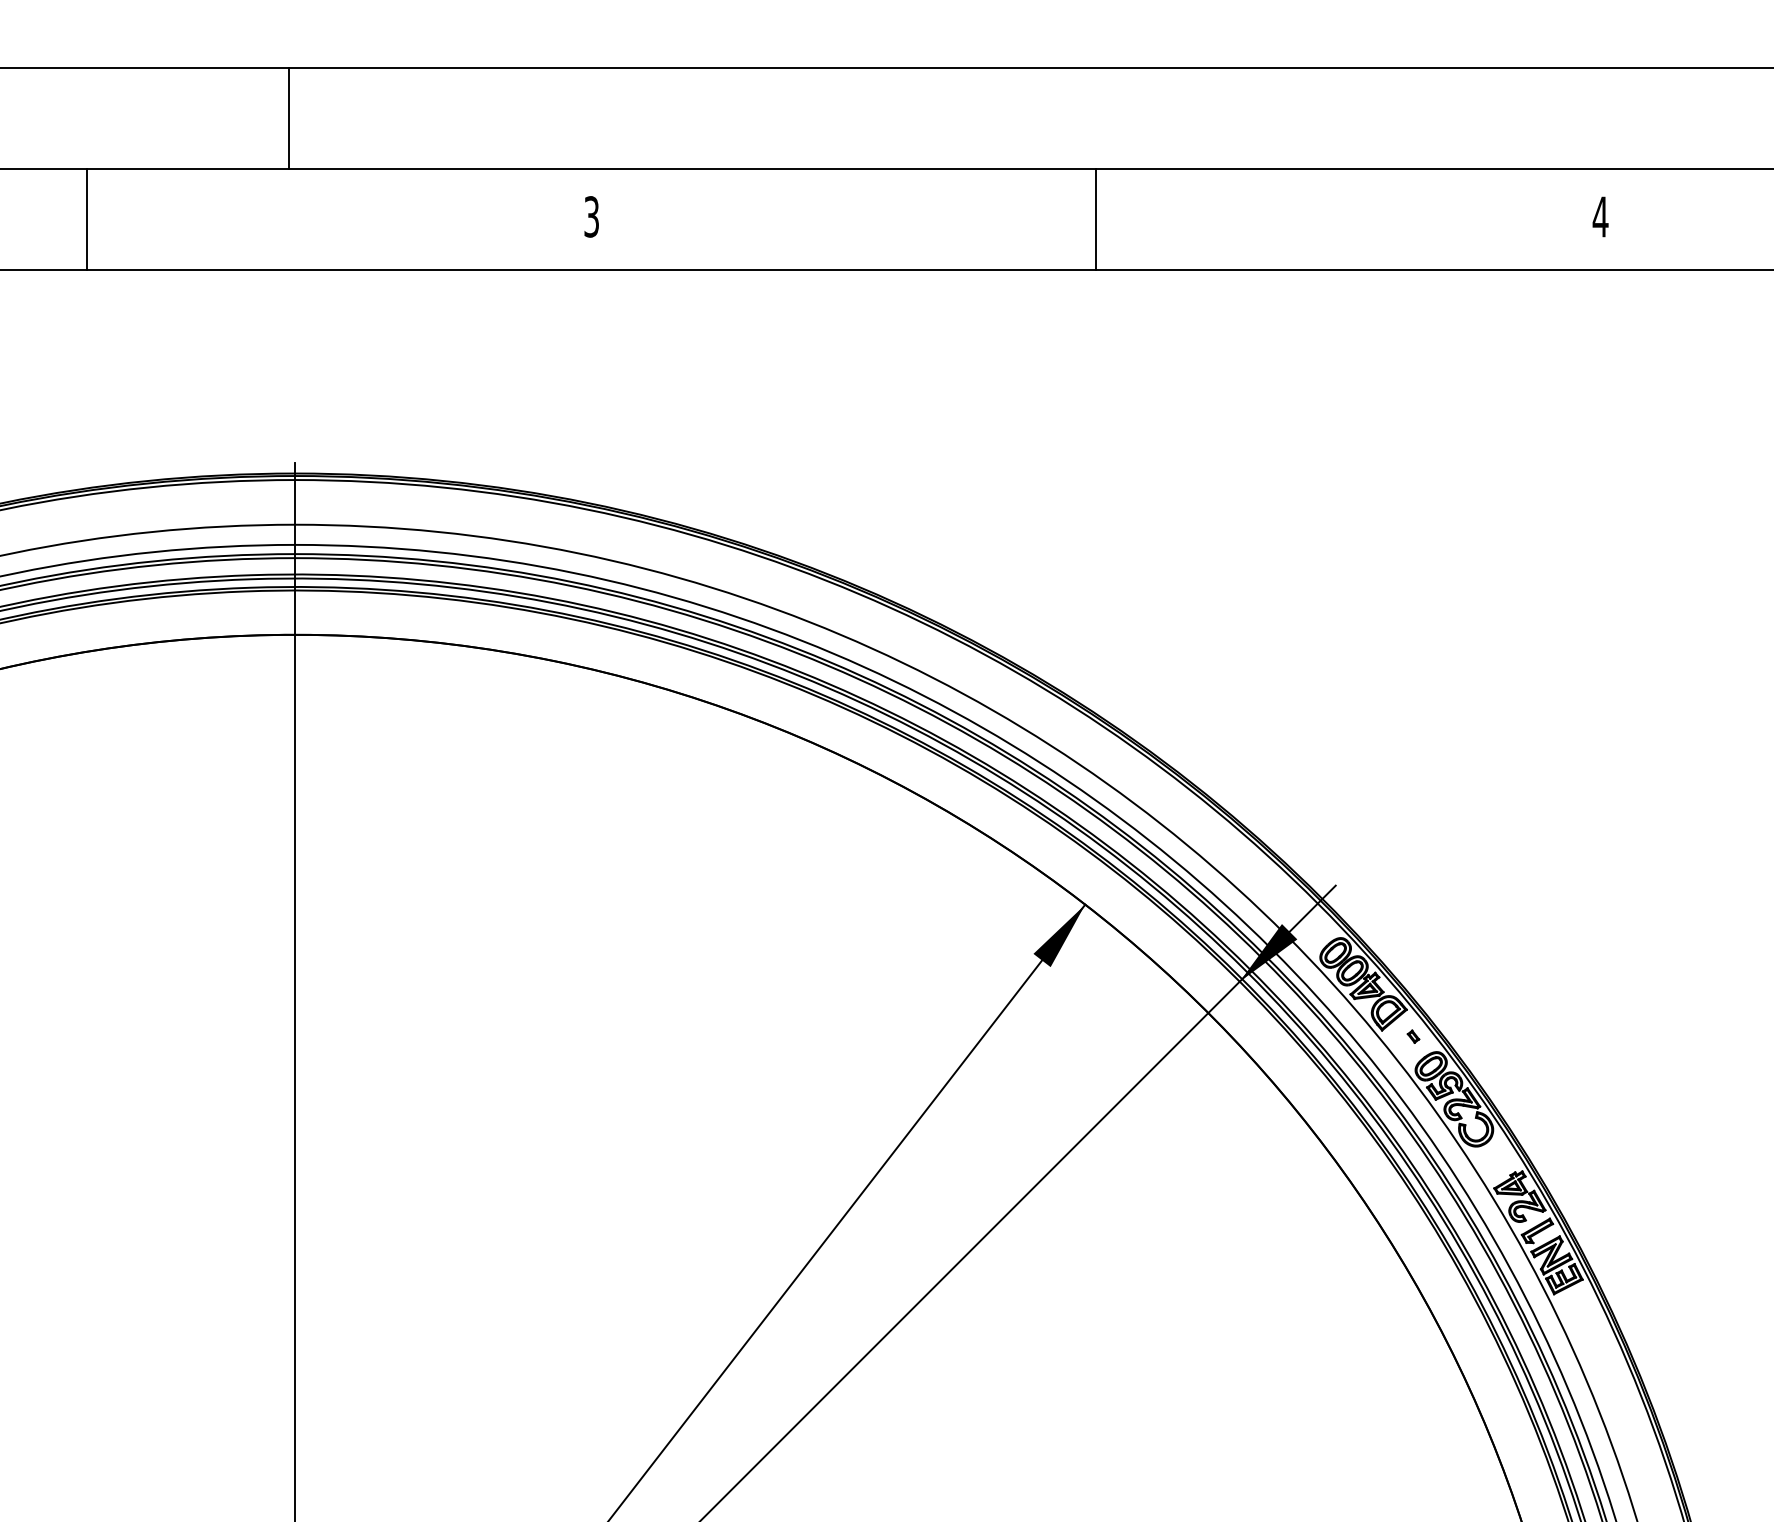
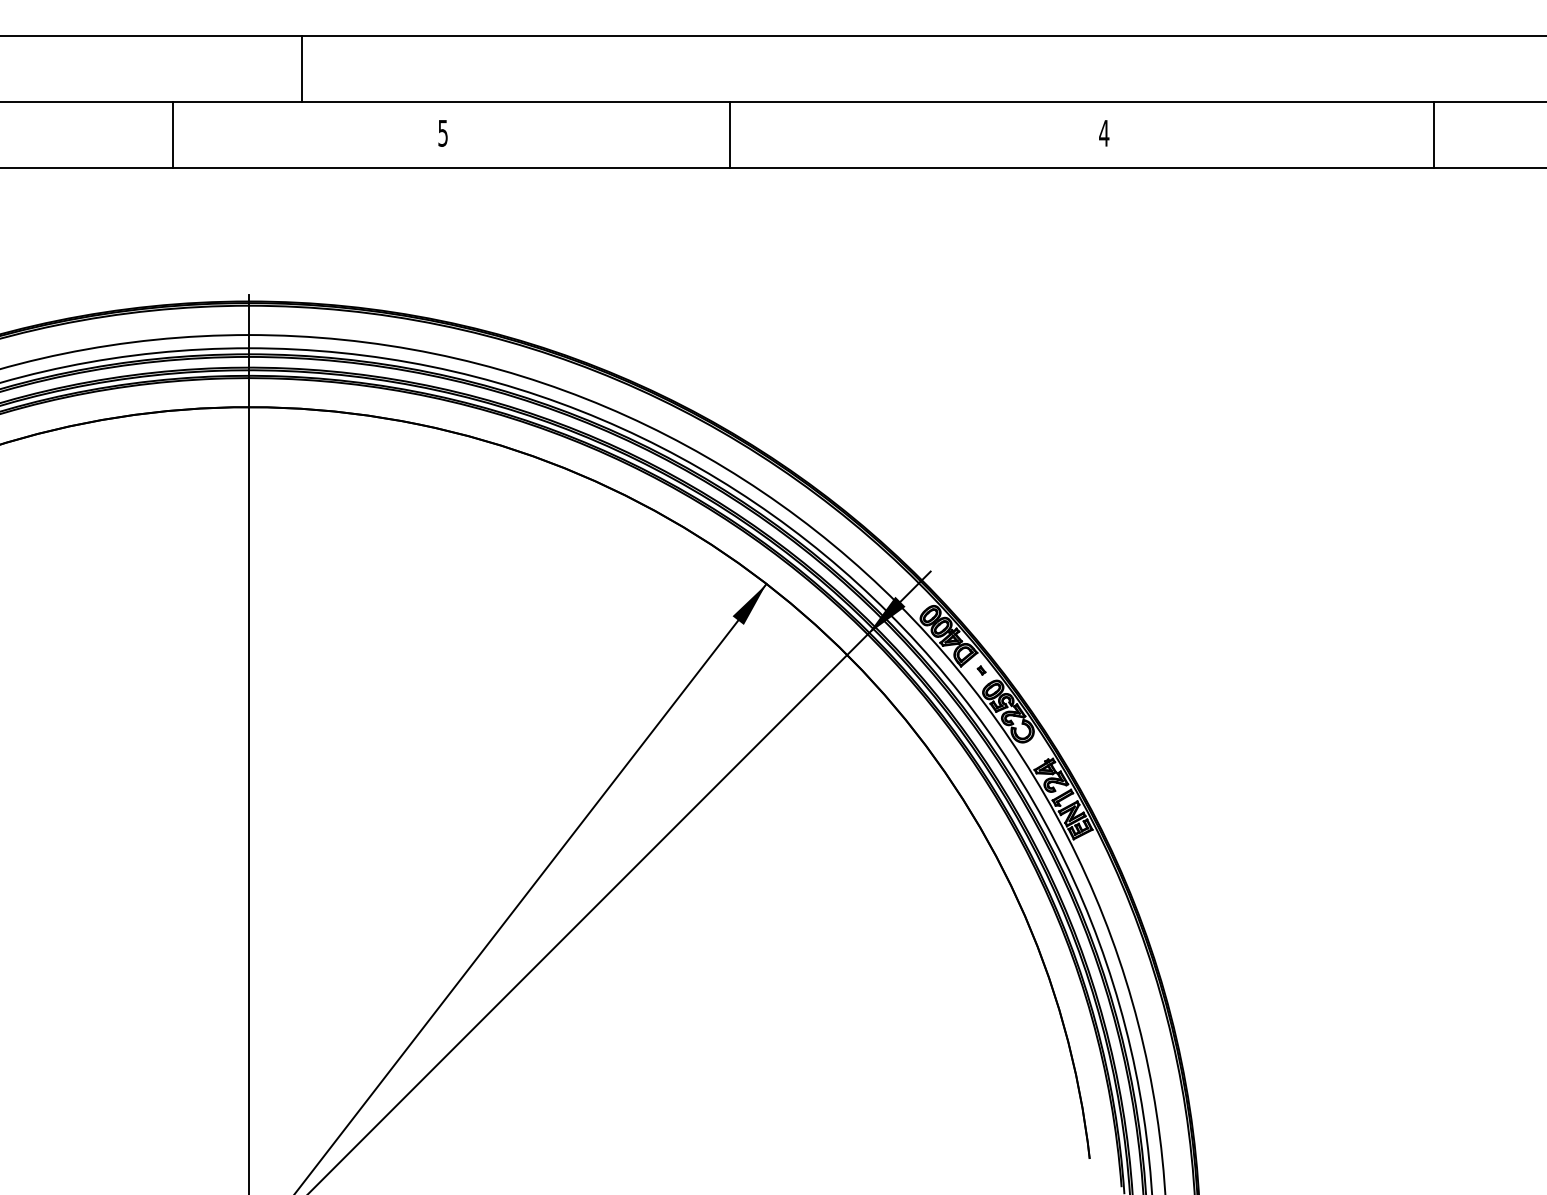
line: (288, 119) -> (301, 69), moved
text: (590, 215) -> (442, 132), 3 -> 5
line: (87, 220) -> (173, 135), moved
line: (1095, 220) -> (730, 135), moved

